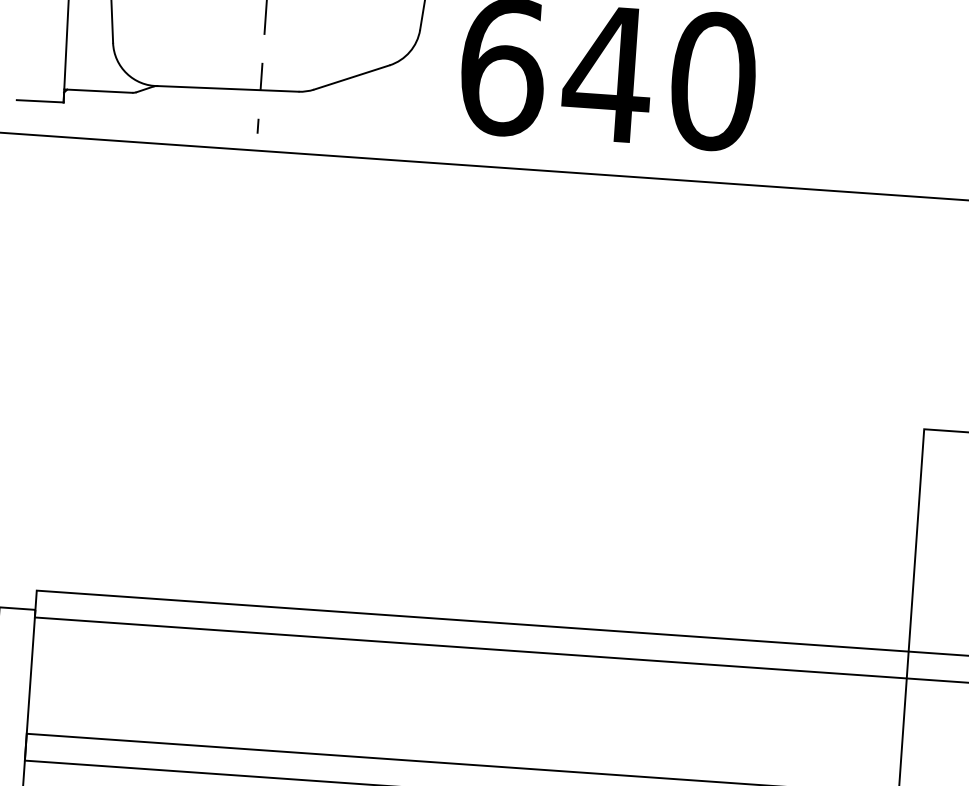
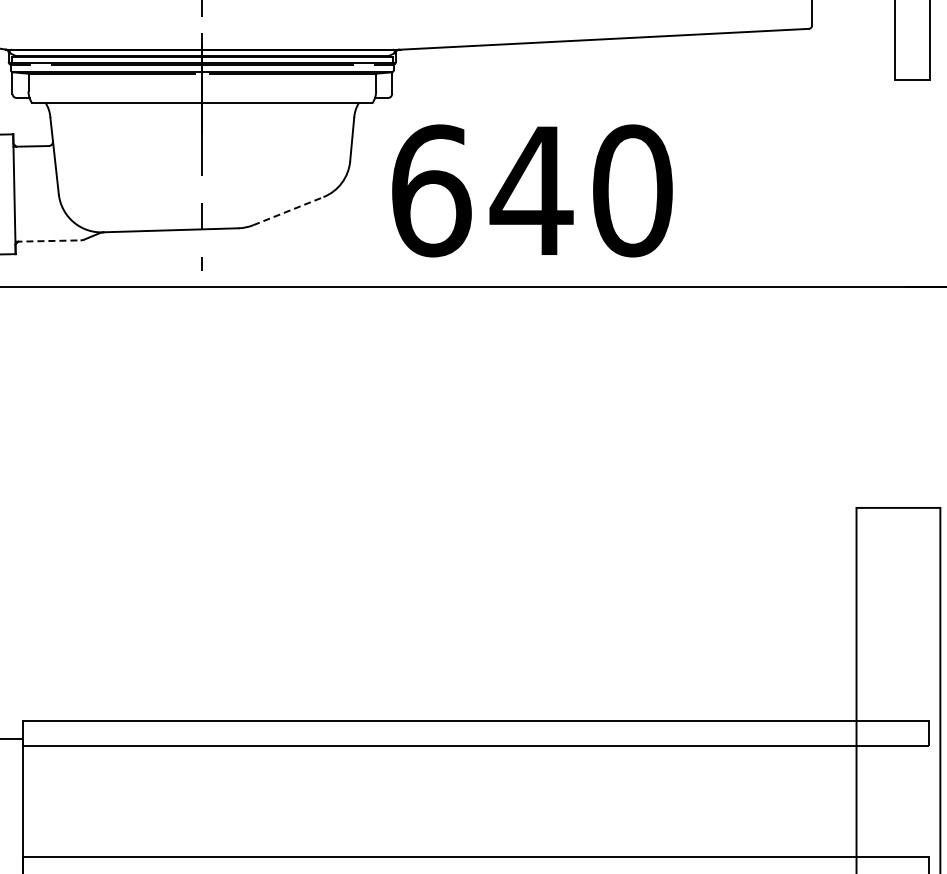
line: (351, 77) -> (288, 211), solid -> dashed
line: (97, 91) -> (47, 241), solid -> dashed

